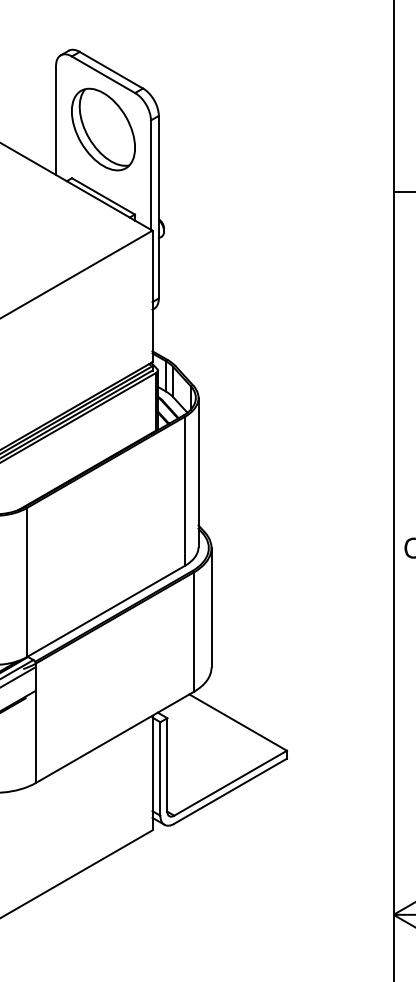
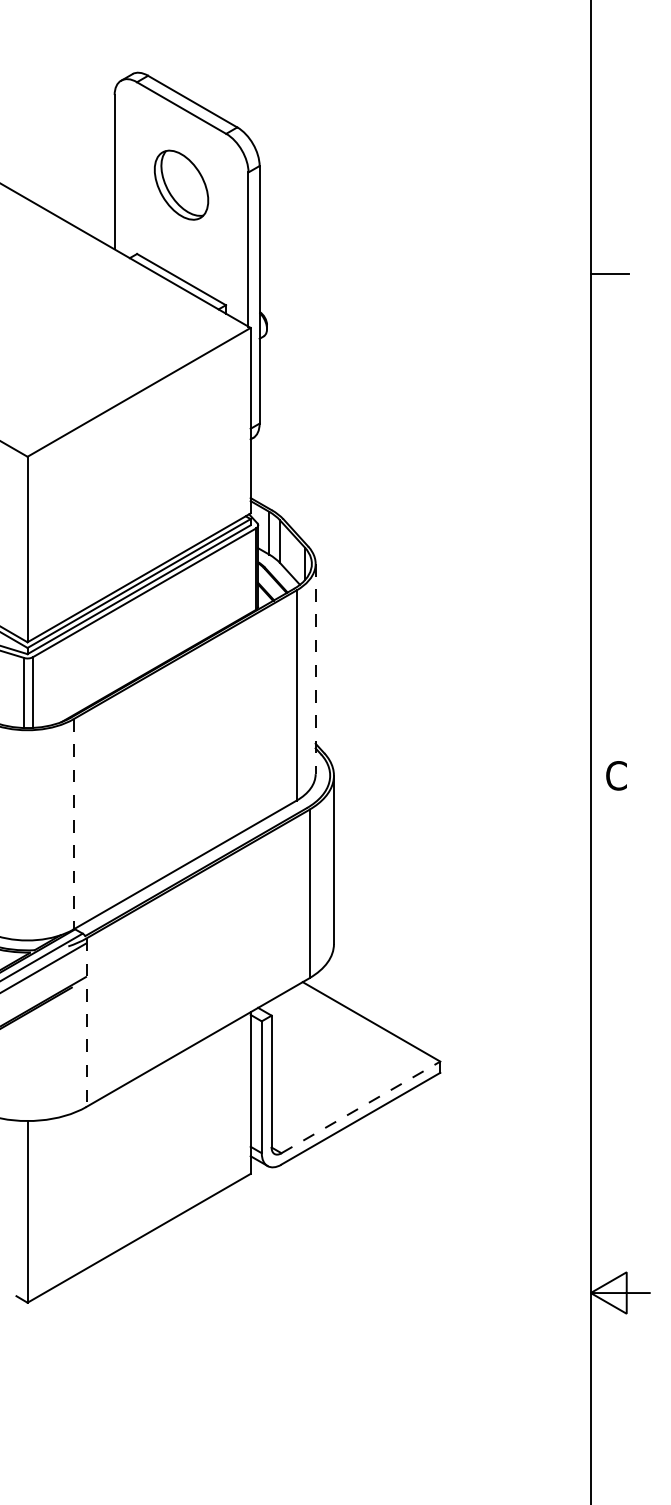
part: (103, 128) -> (181, 184), size x0.6
line: (198, 472) -> (315, 669), solid -> dashed
line: (26, 582) -> (73, 824), solid -> dashed
line: (36, 723) -> (86, 1023), solid -> dashed
line: (230, 783) -> (360, 1107), solid -> dashed

